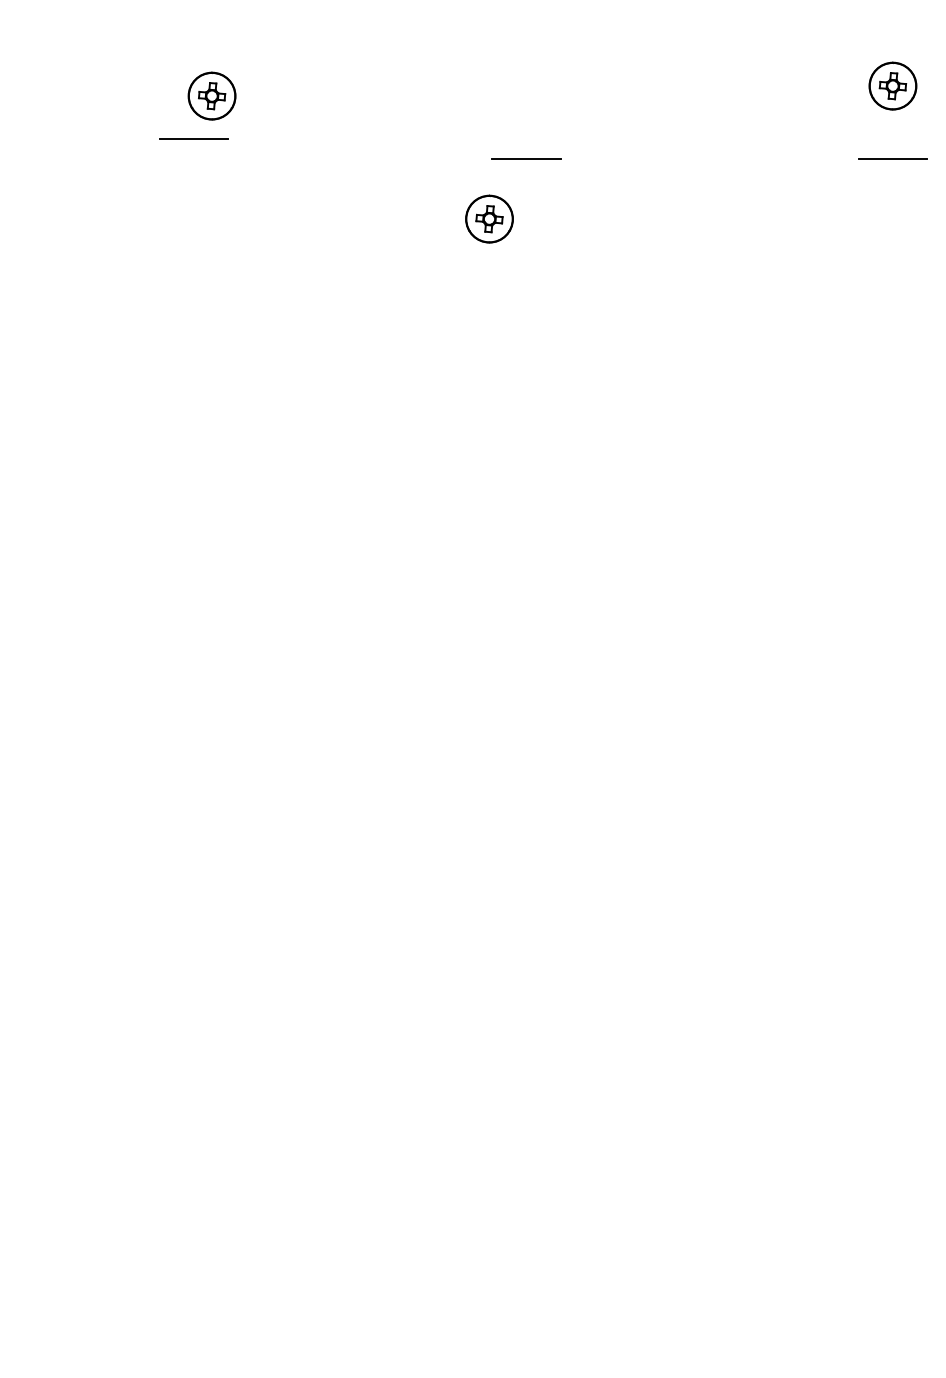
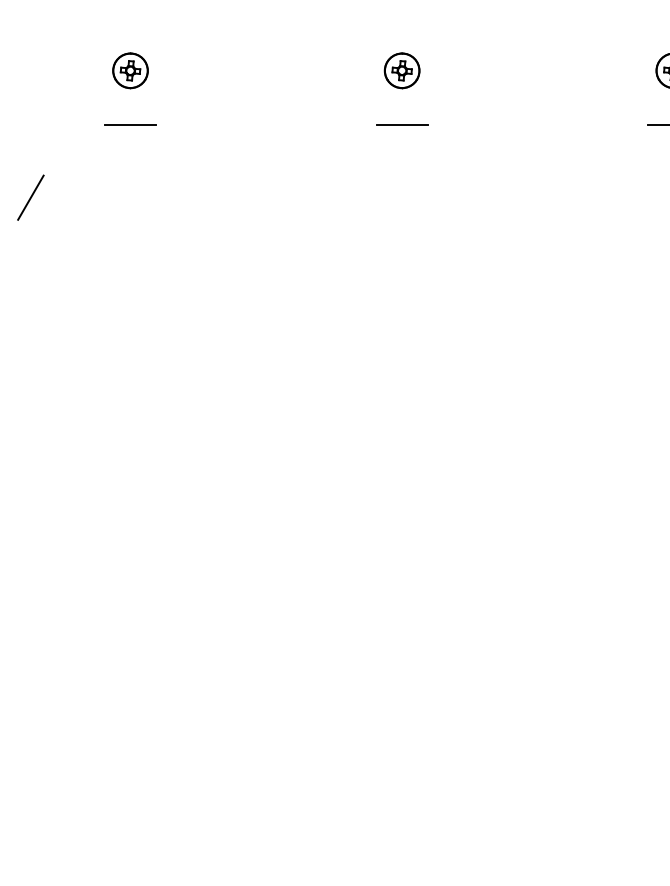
part: (211, 95) -> (130, 70), moved
line: (193, 138) -> (130, 124), moved
part: (489, 218) -> (402, 70), moved
line: (25, 257) -> (30, 197), added

